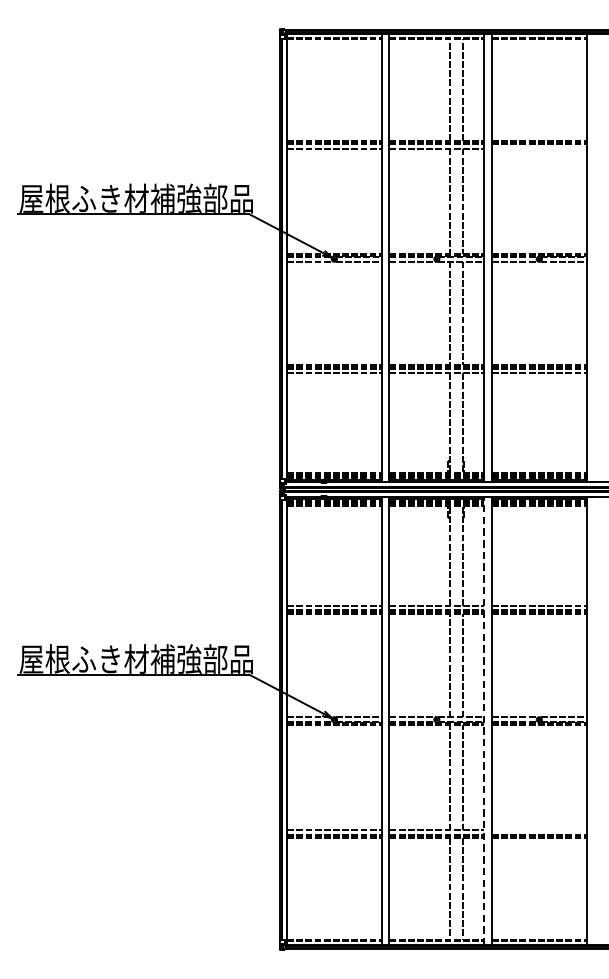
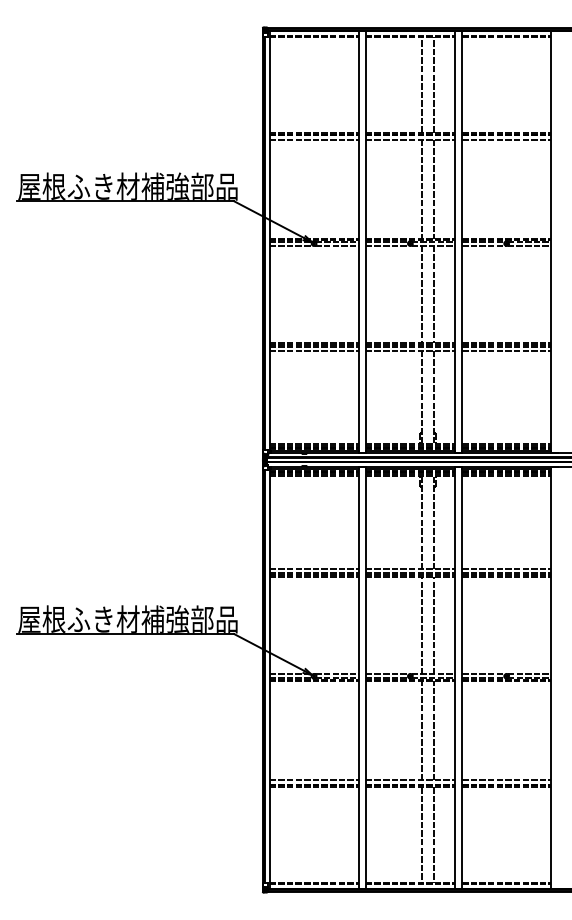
line: (539, 148) -> (506, 139), added
line: (483, 720) -> (454, 677), dashed -> solid
line: (539, 830) -> (506, 780), added

